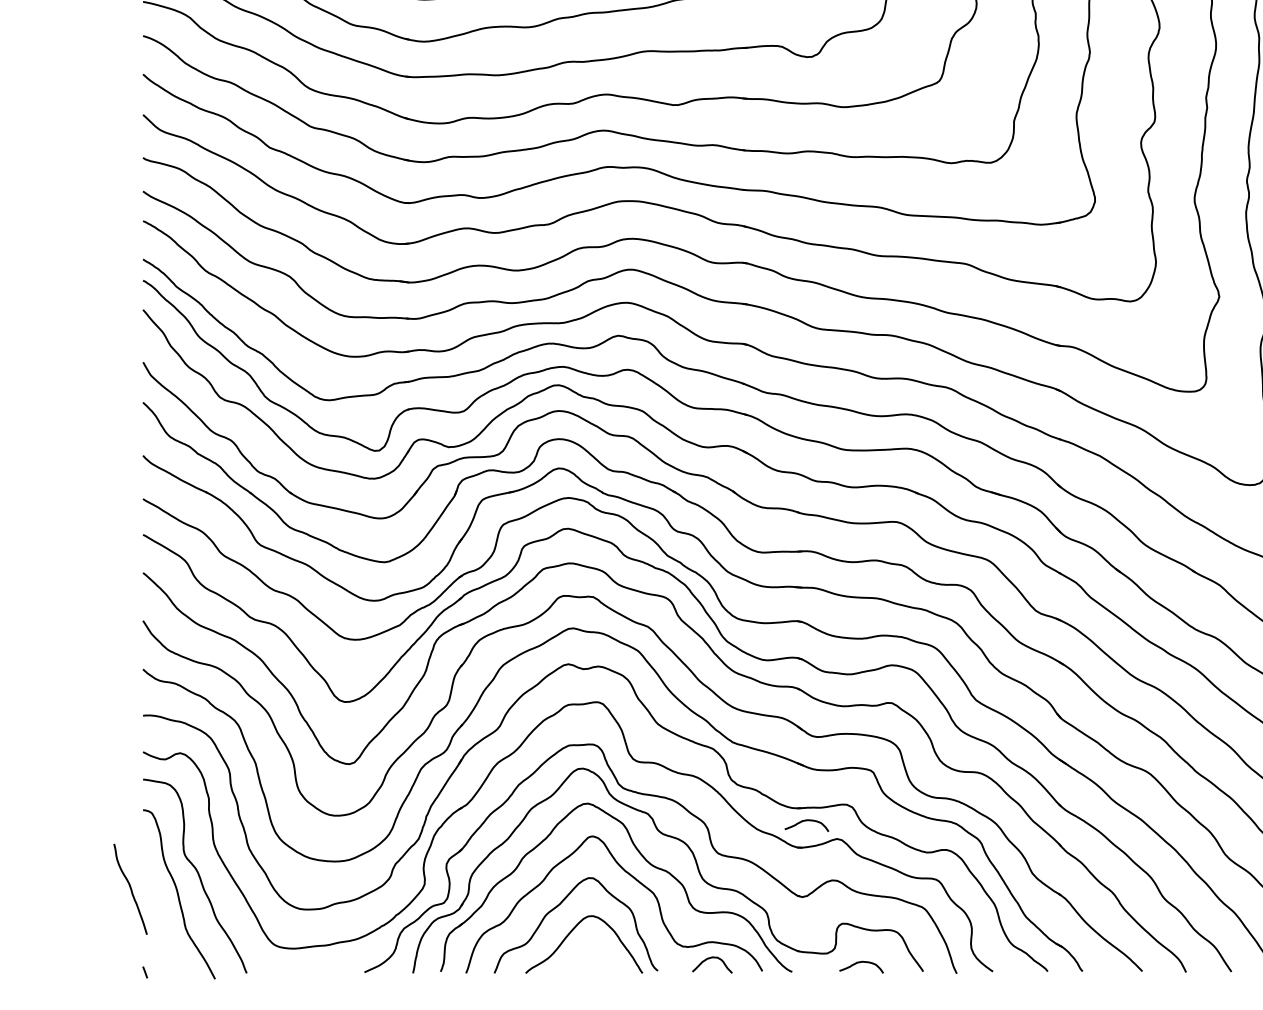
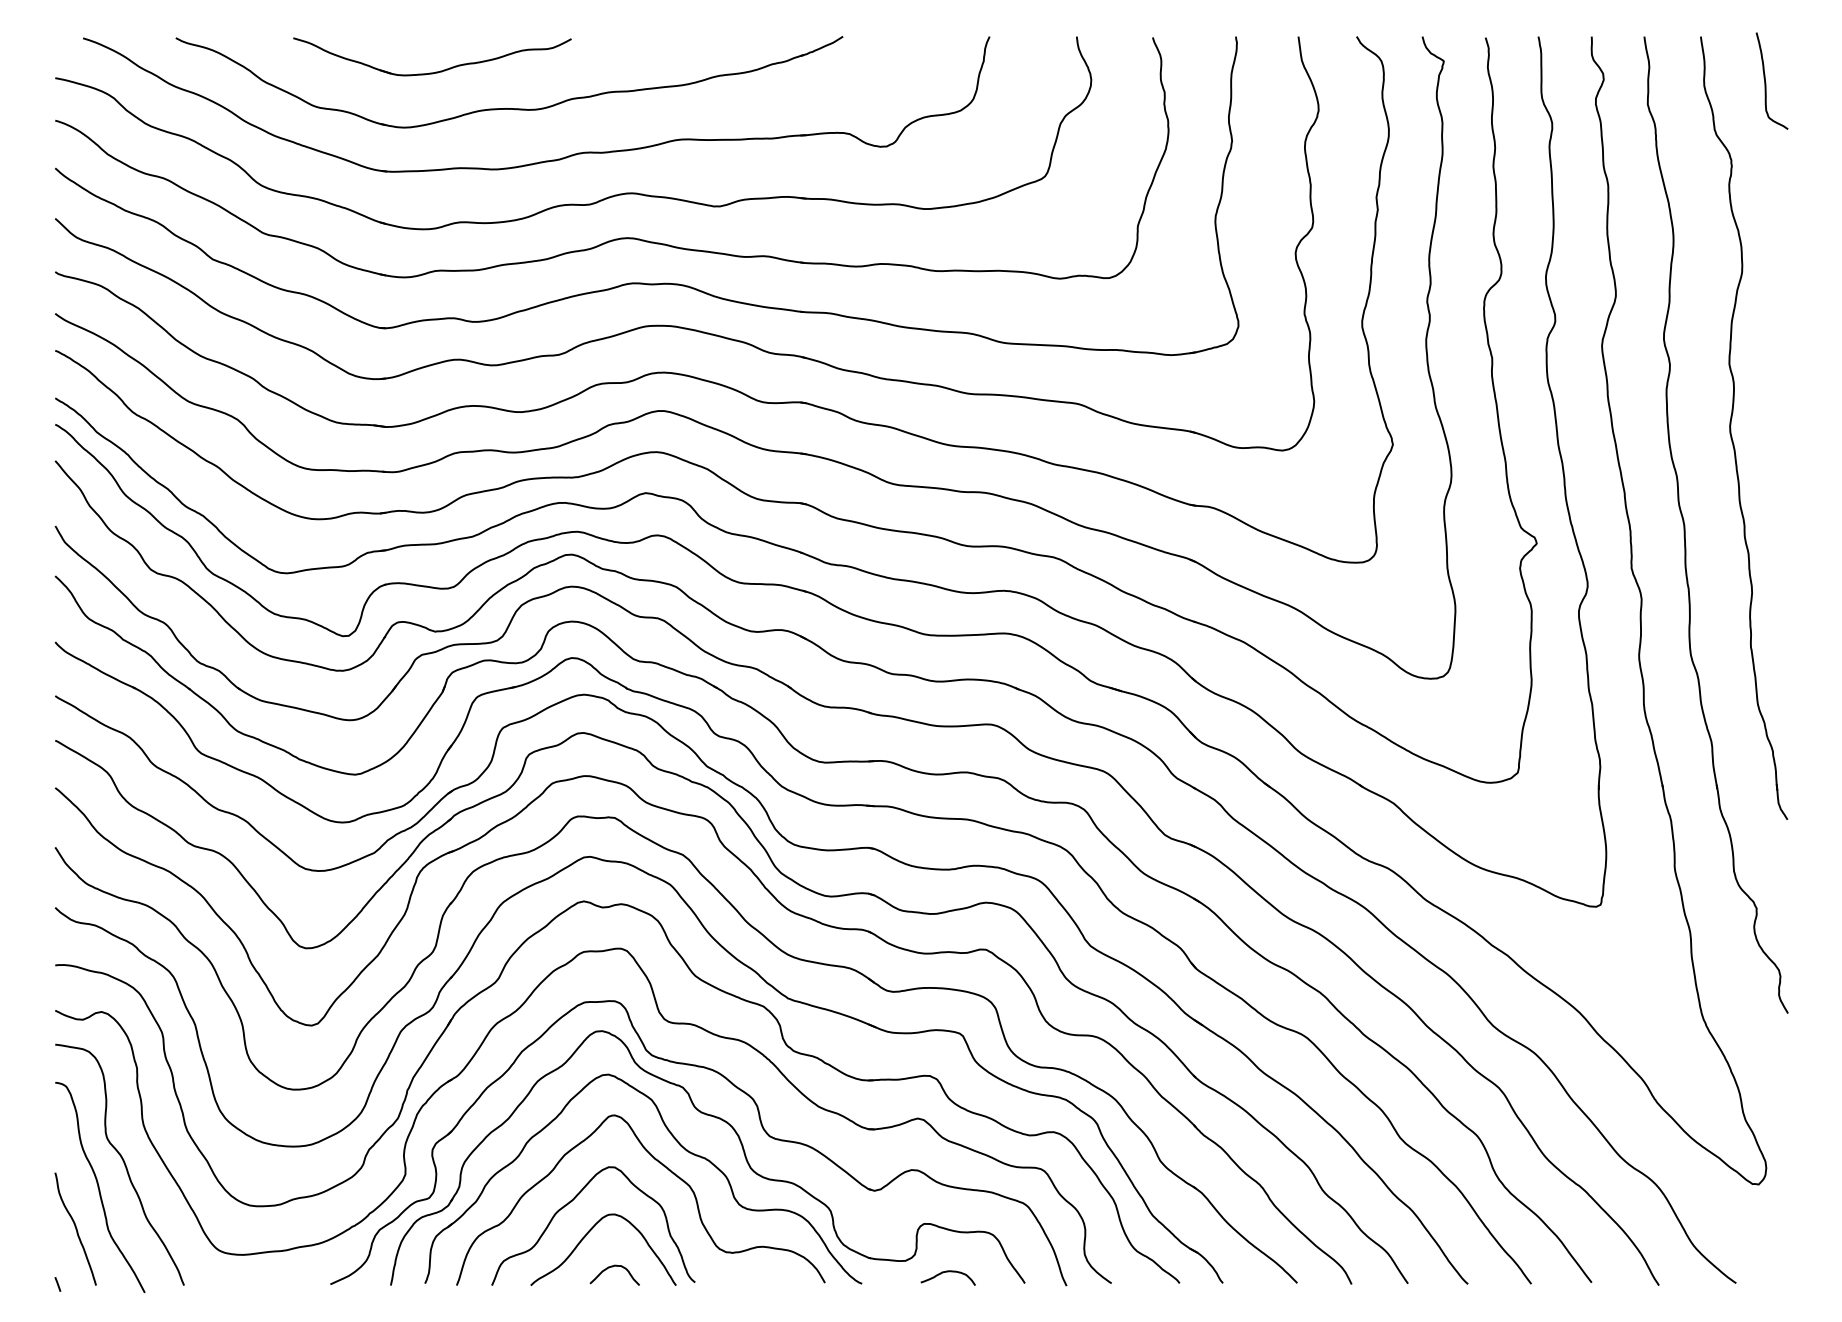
curve: (806, 821) -> (879, 1096), removed
curve: (130, 888) -> (75, 1228), moved
curve: (710, 958) -> (612, 1267), moved

